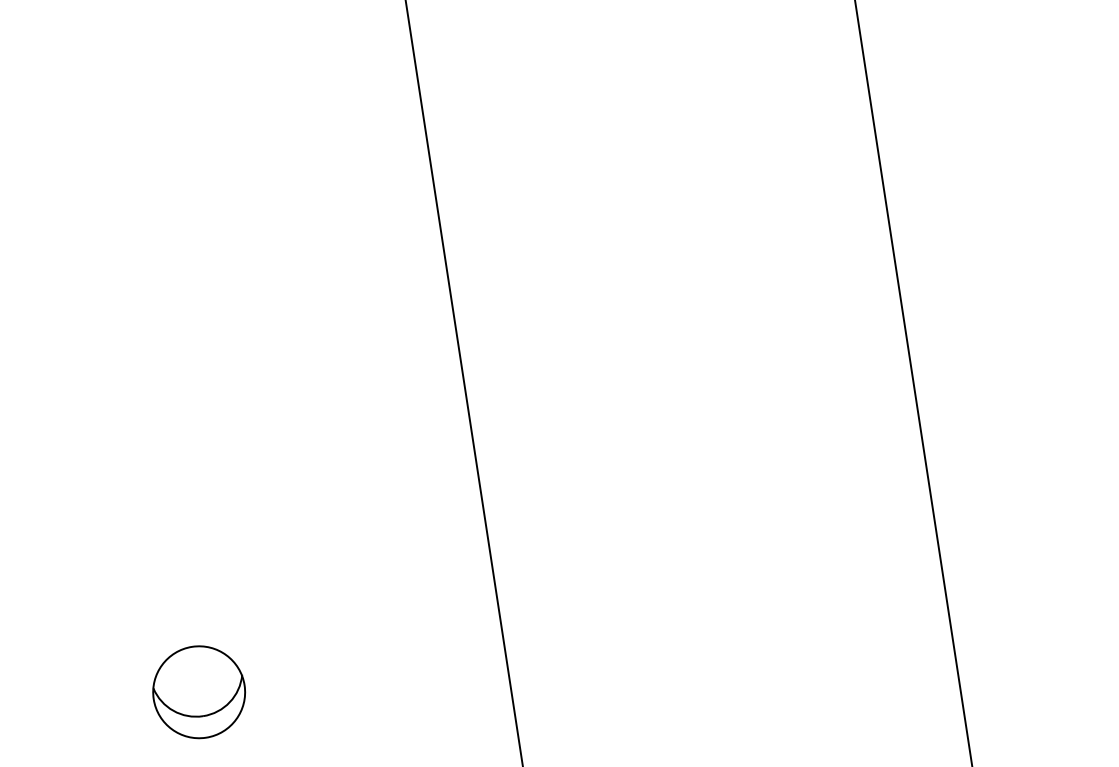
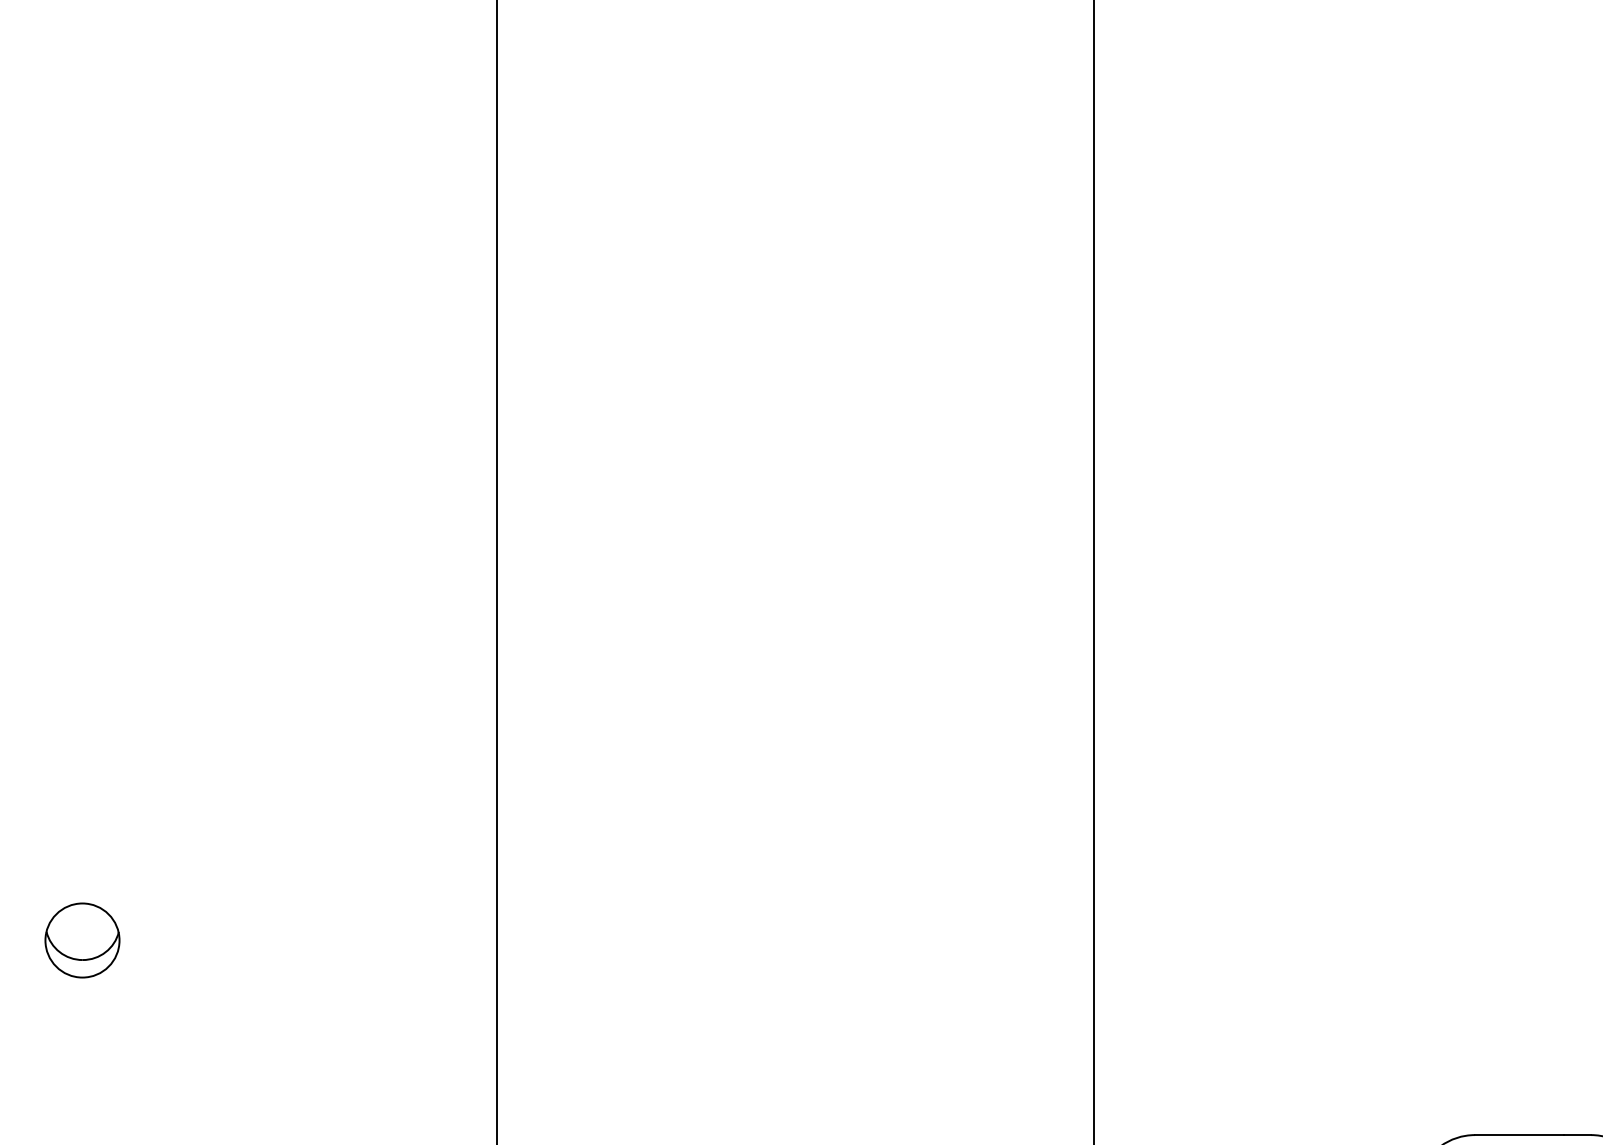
part: (199, 692) -> (82, 940), size x0.6

